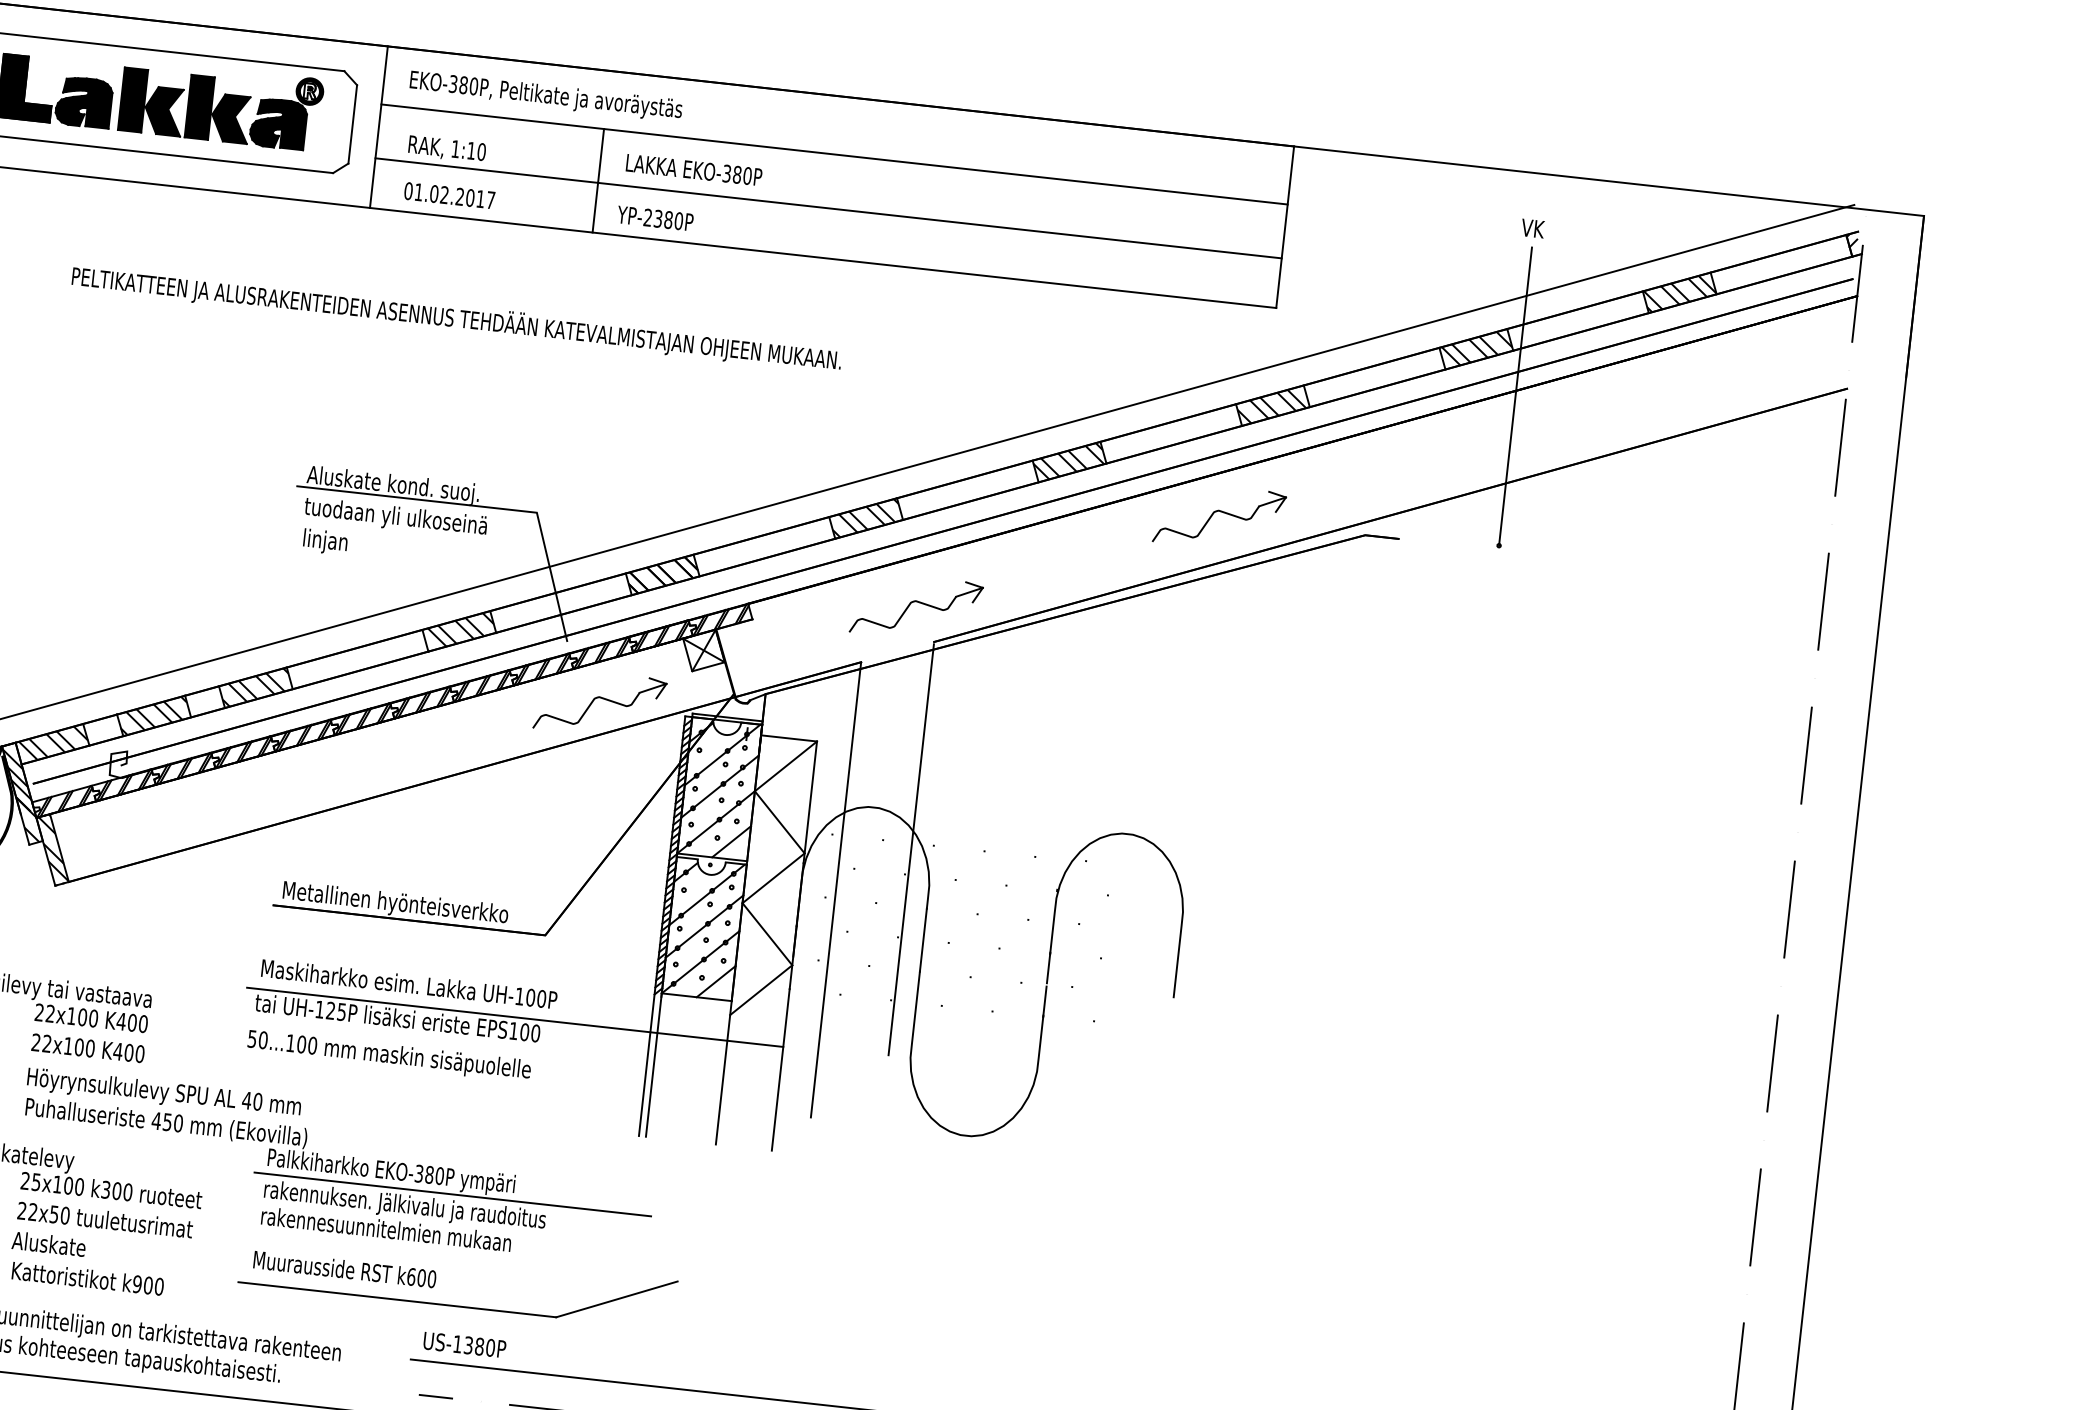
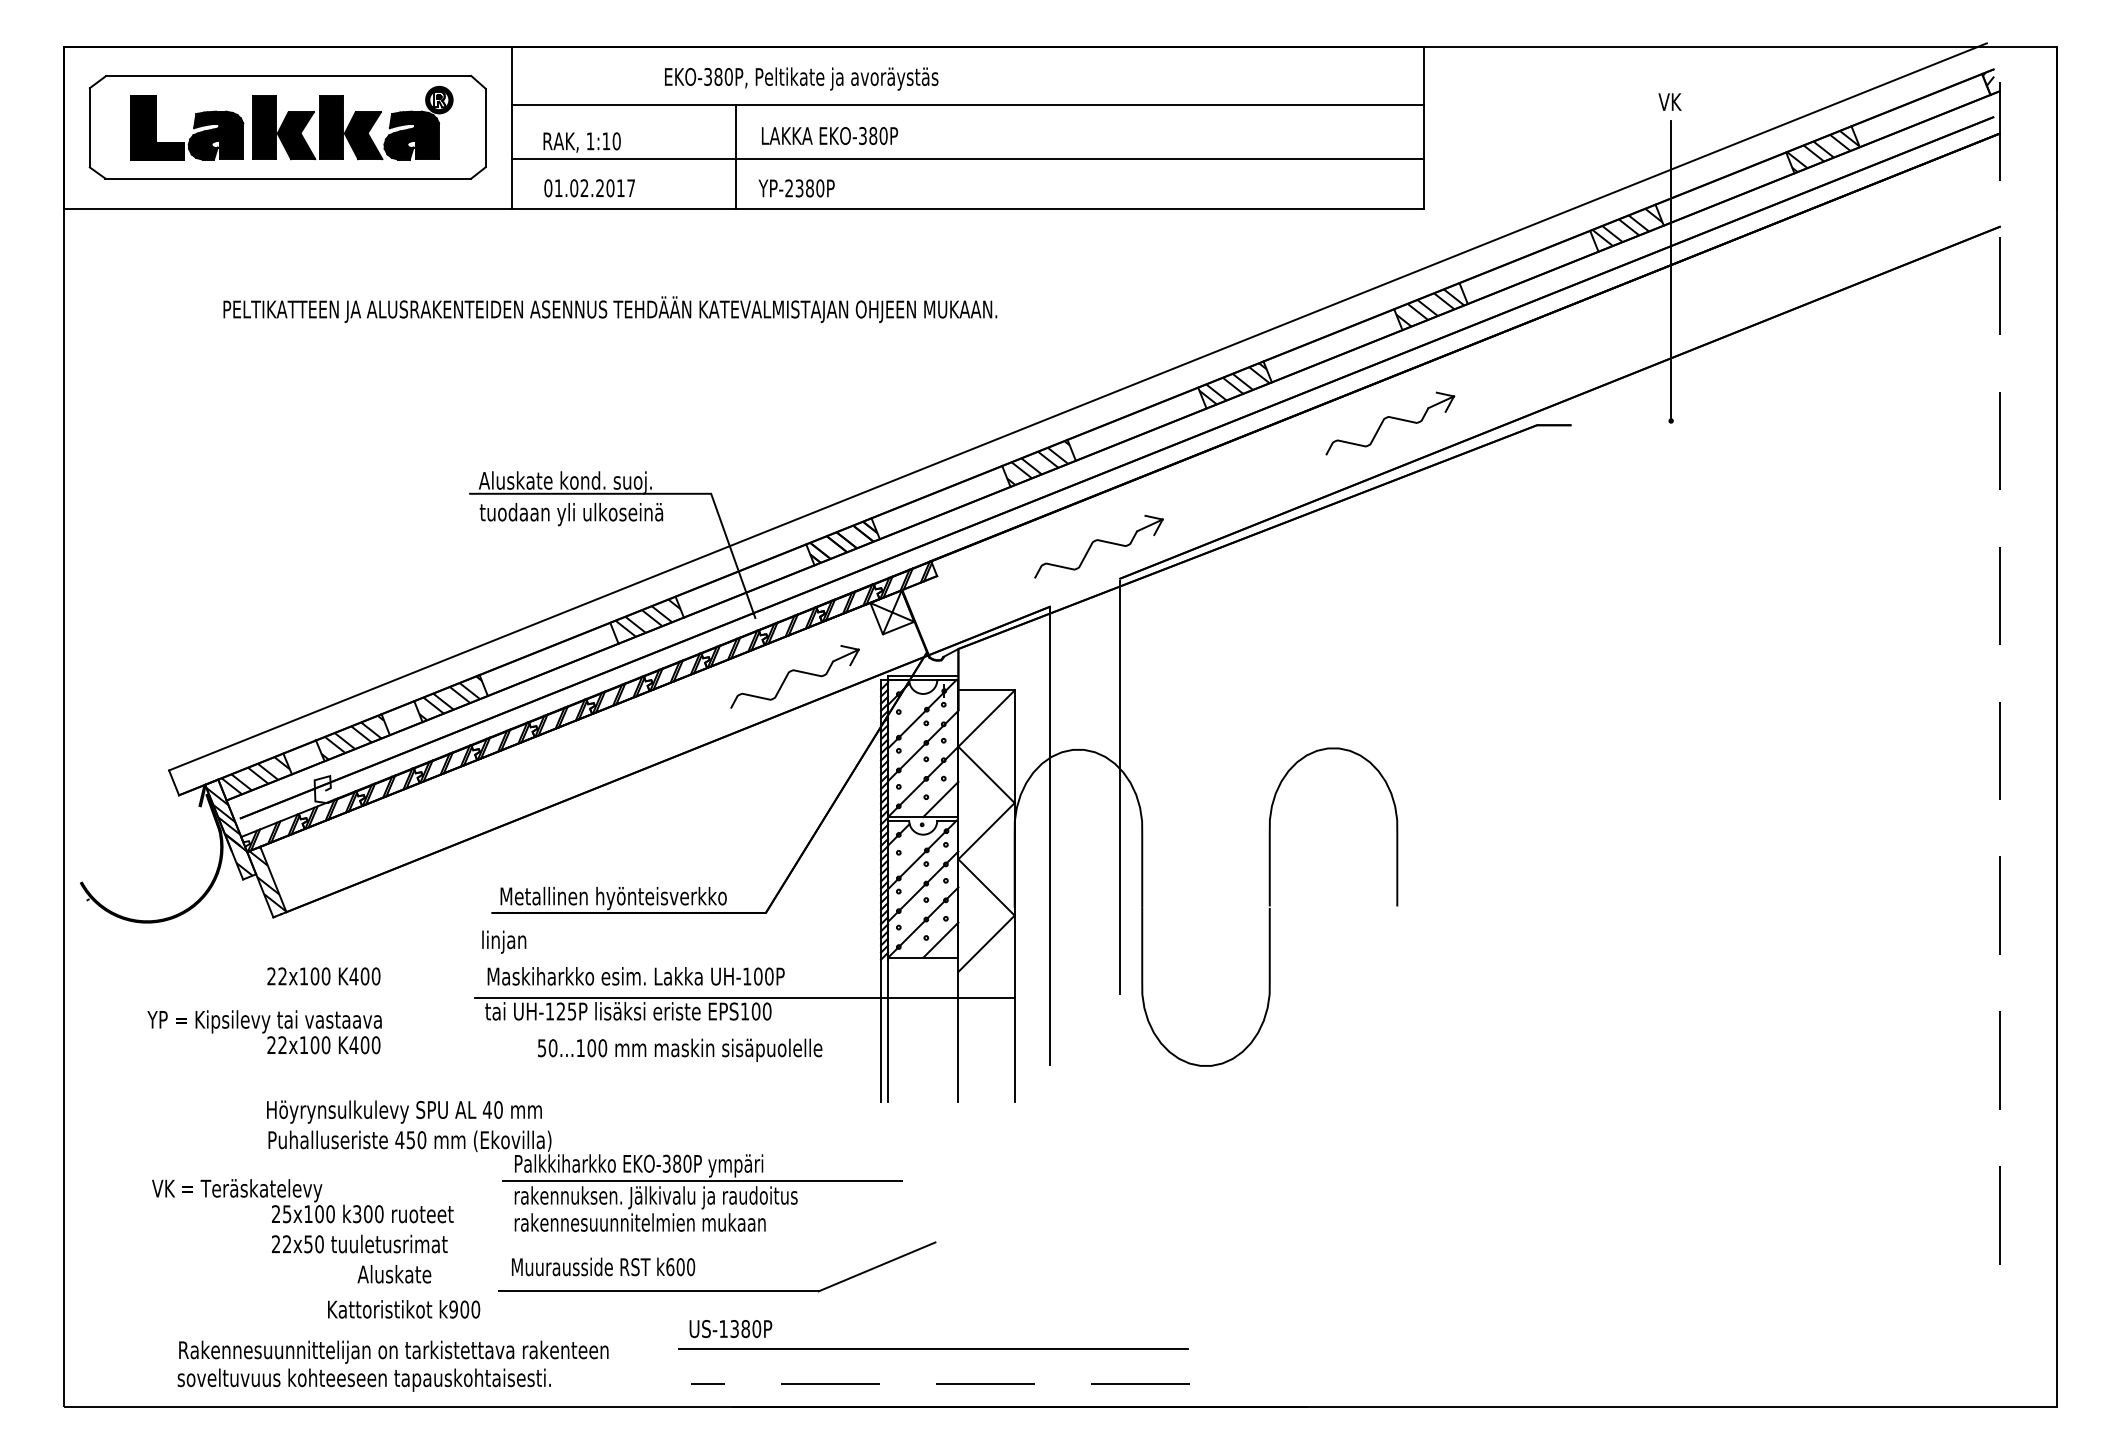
text: (546, 95) -> (801, 78), moved
text: (325, 541) -> (504, 941), moved
text: (87, 1048) -> (323, 976), moved
text: (389, 1055) -> (680, 1049), moved
text: (49, 1244) -> (394, 1274), moved
text: (88, 1278) -> (404, 1309), moved

